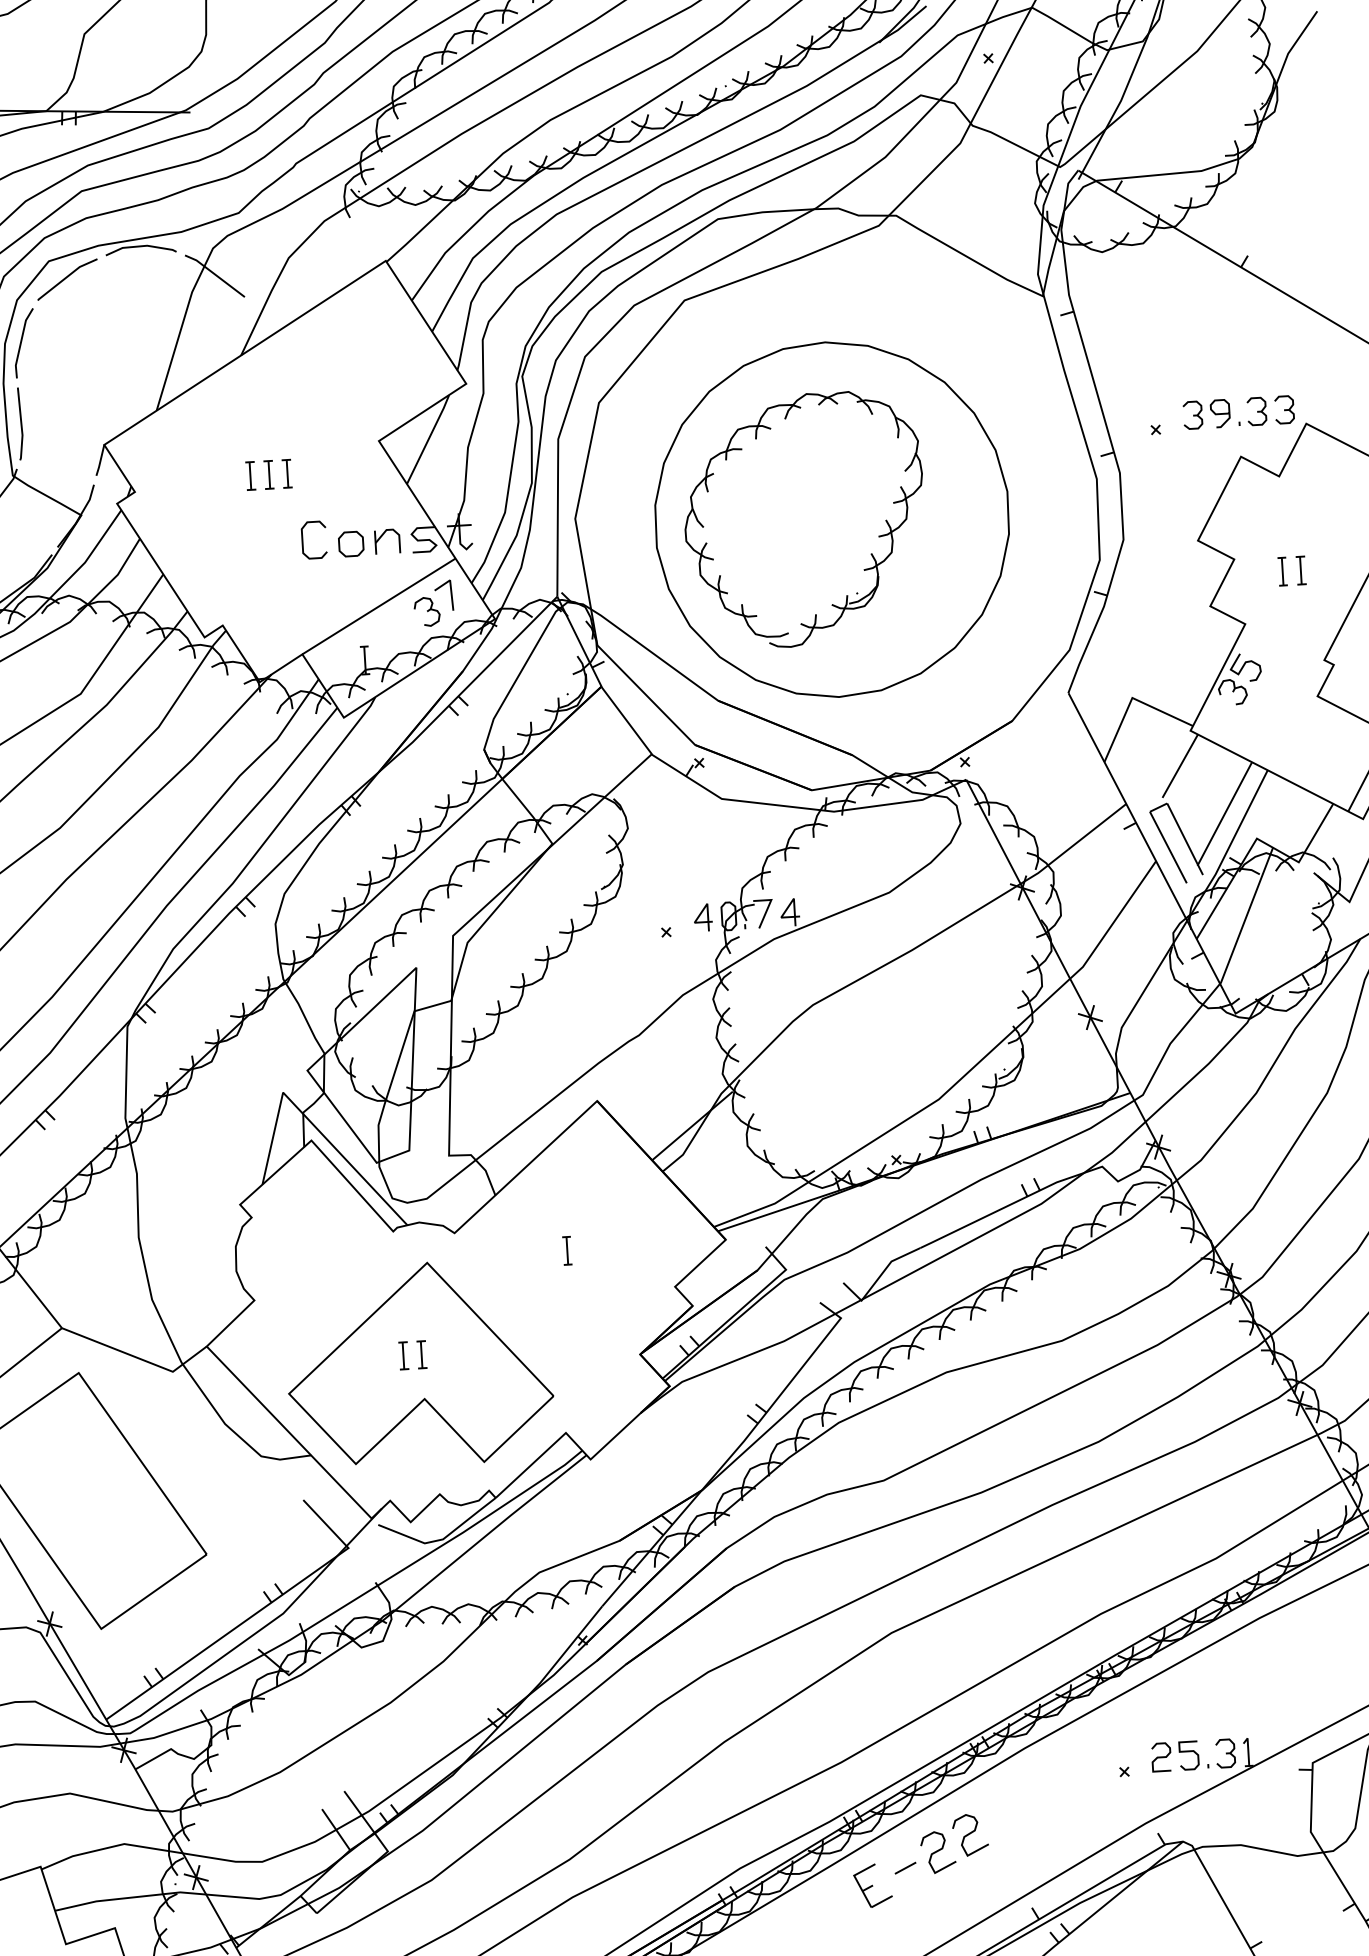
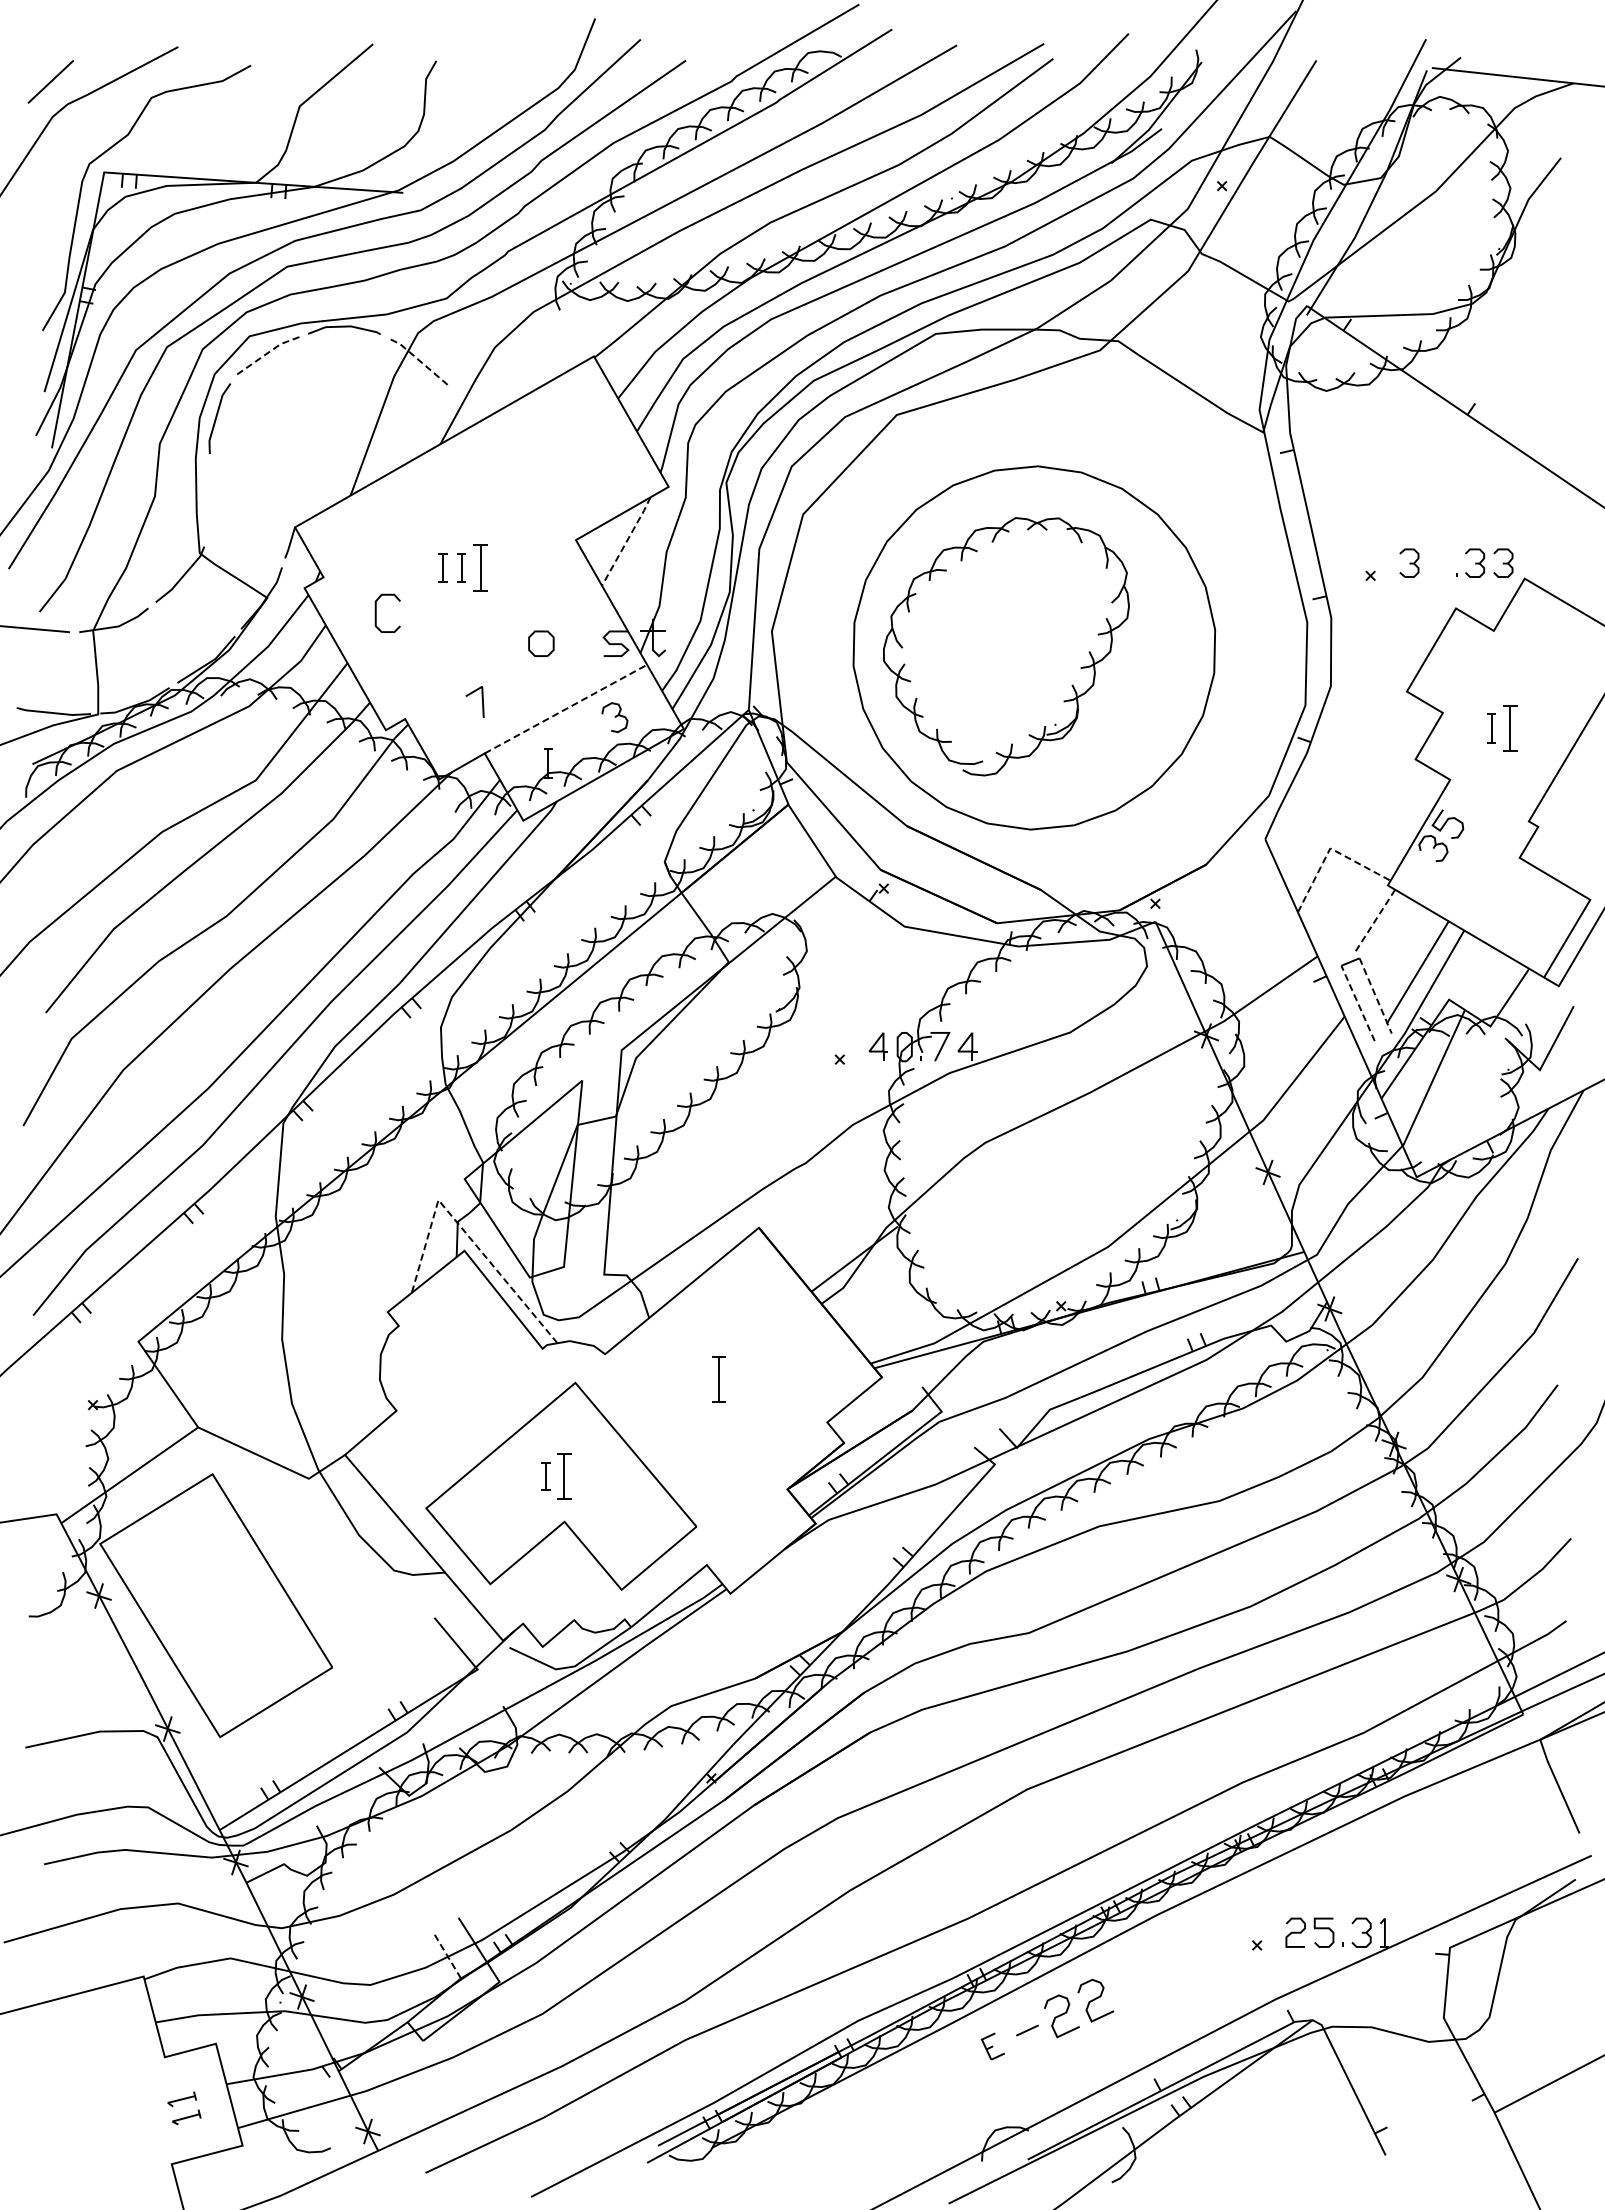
line: (214, 274) -> (418, 359), solid -> dashed
line: (66, 278) -> (266, 354), solid -> dashed
part: (1220, 413) -> (1437, 562), removed
line: (20, 423) -> (210, 500), removed
line: (428, 440) -> (626, 542), solid -> dashed
part: (286, 473) -> (479, 567), size x1.6
part: (382, 537) -> (573, 638), removed
curve: (303, 539) -> (376, 612), moved
part: (1301, 570) -> (1510, 728), size x1.6
line: (440, 588) -> (471, 694), moved
line: (379, 605) -> (566, 708), solid -> dashed
line: (1132, 698) -> (1330, 848), solid -> dashed
line: (1179, 766) -> (1374, 921), solid -> dashed
line: (1184, 839) -> (1375, 996), solid -> dashed
line: (1167, 846) -> (1357, 1002), solid -> dashed
line: (312, 1123) -> (466, 1233), solid -> dashed
part: (567, 1250) -> (719, 1378), size x1.6
part: (421, 1354) -> (564, 1476), size x1.6
line: (335, 1829) -> (447, 1956), solid -> dashed
part: (872, 1885) -> (992, 2046), size x0.6

